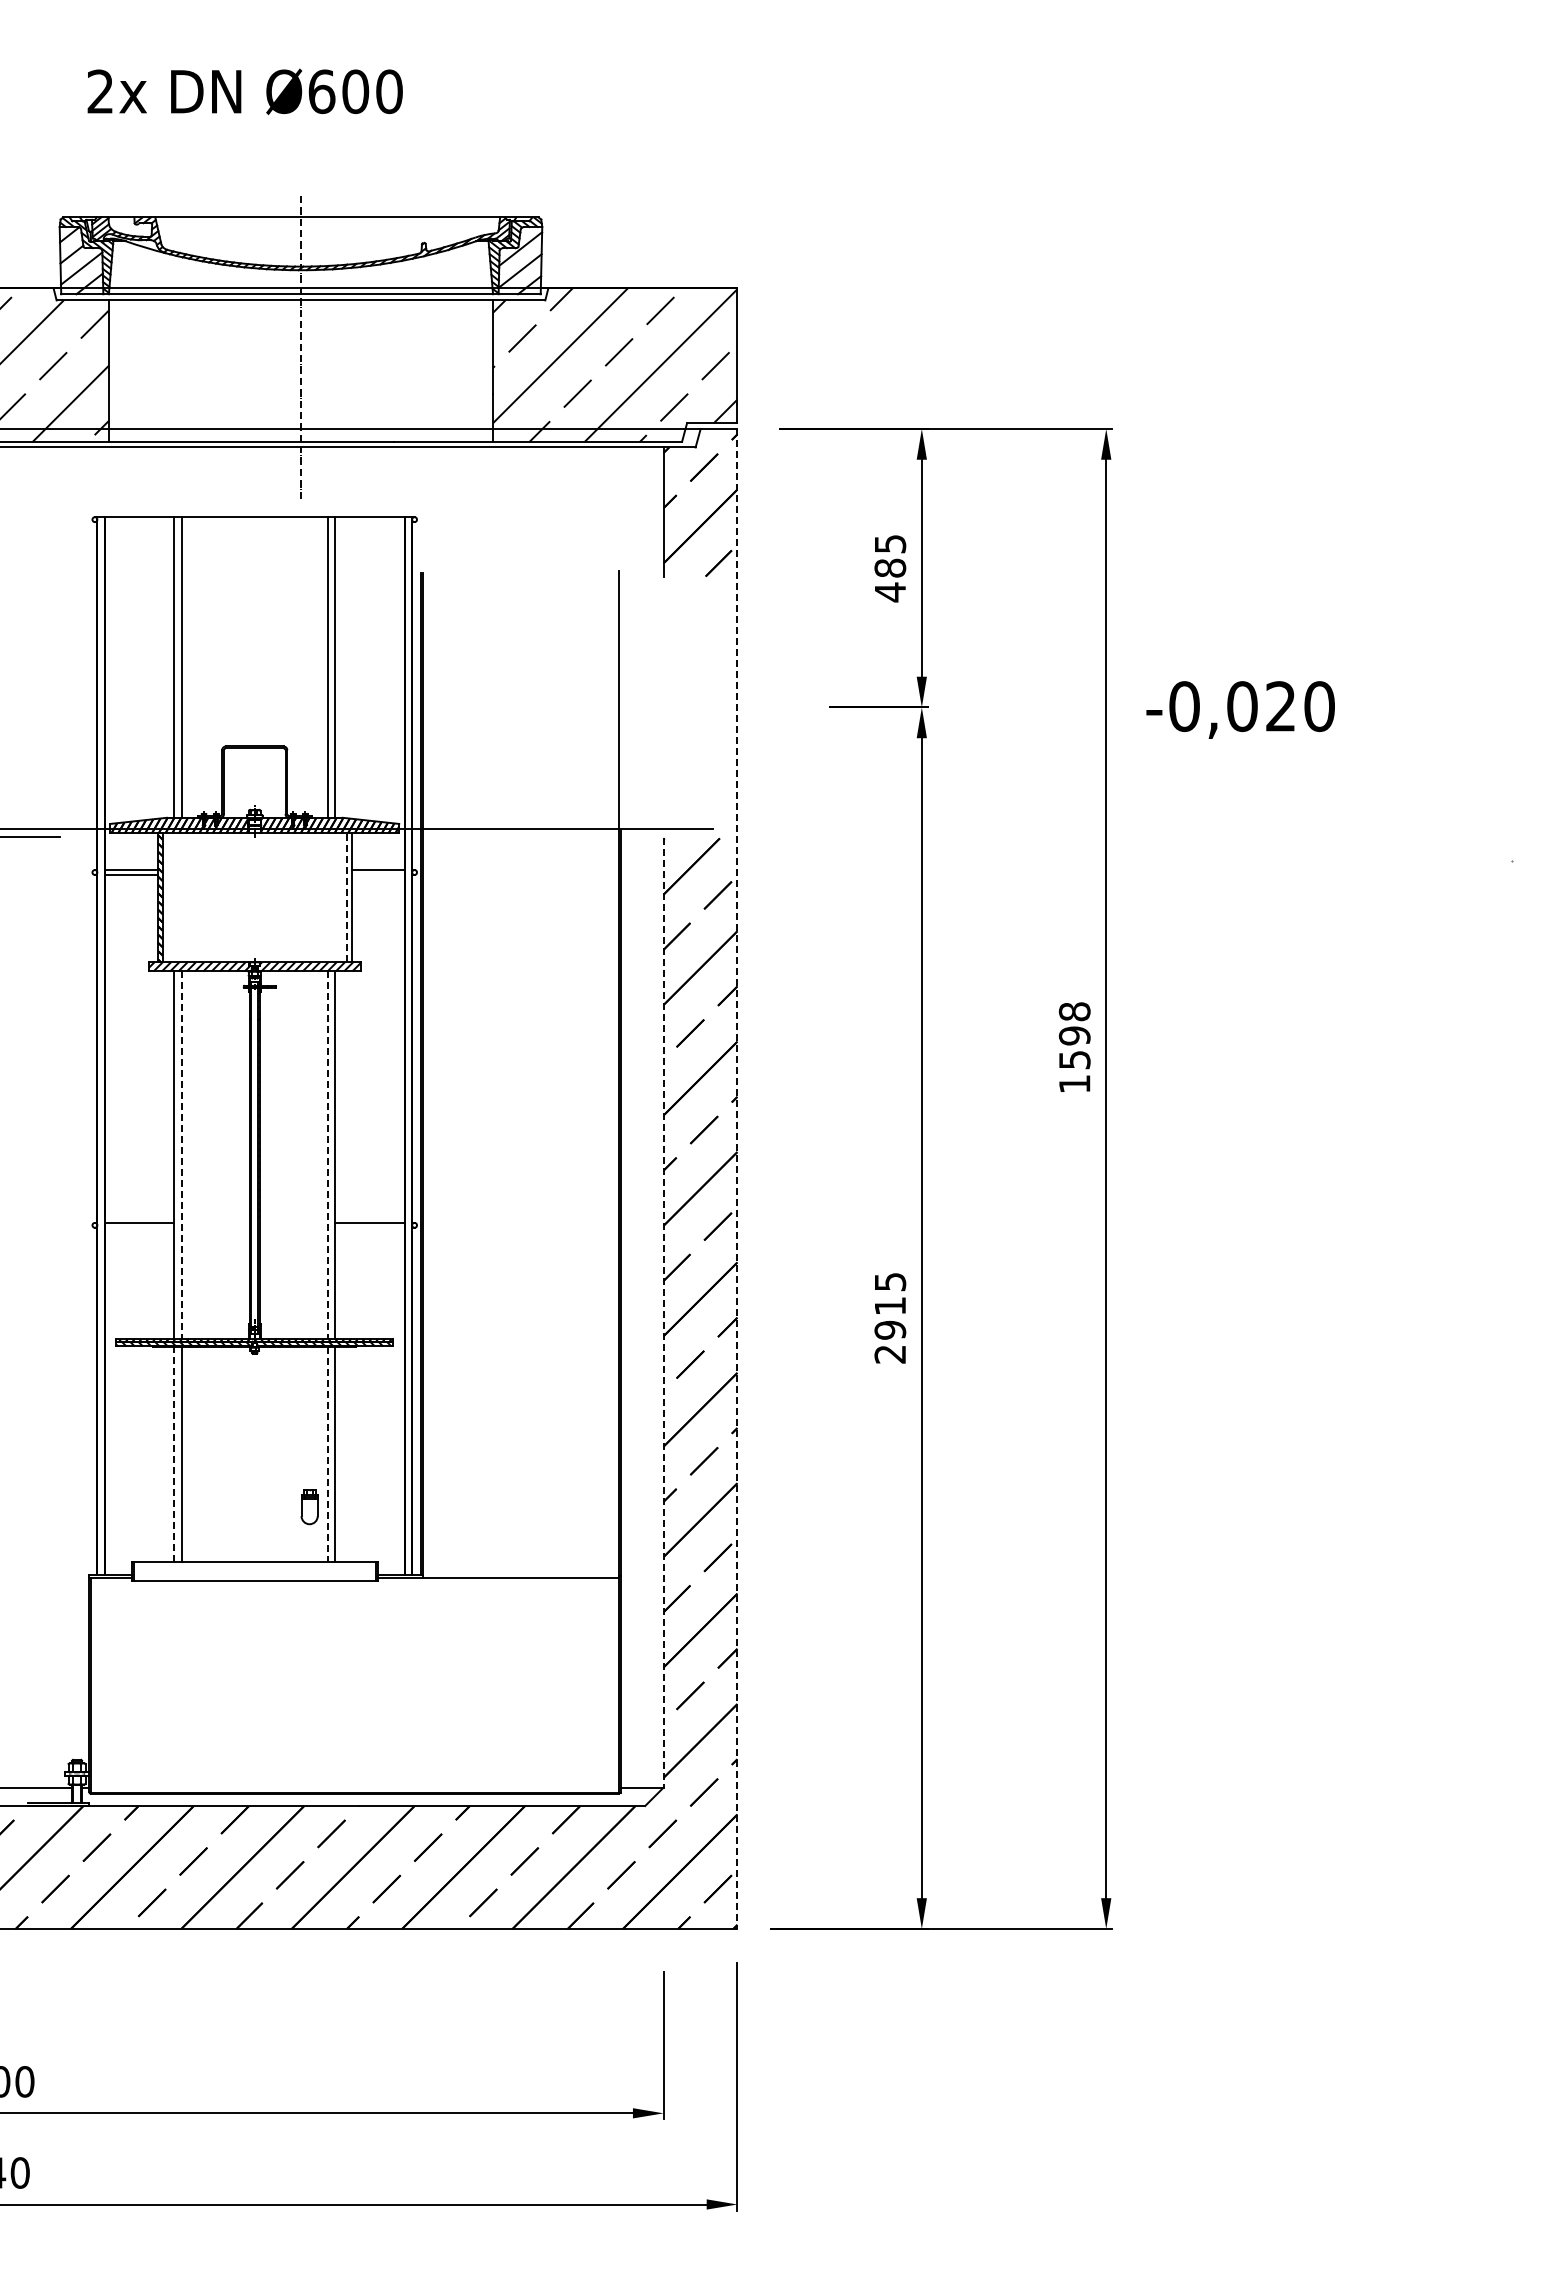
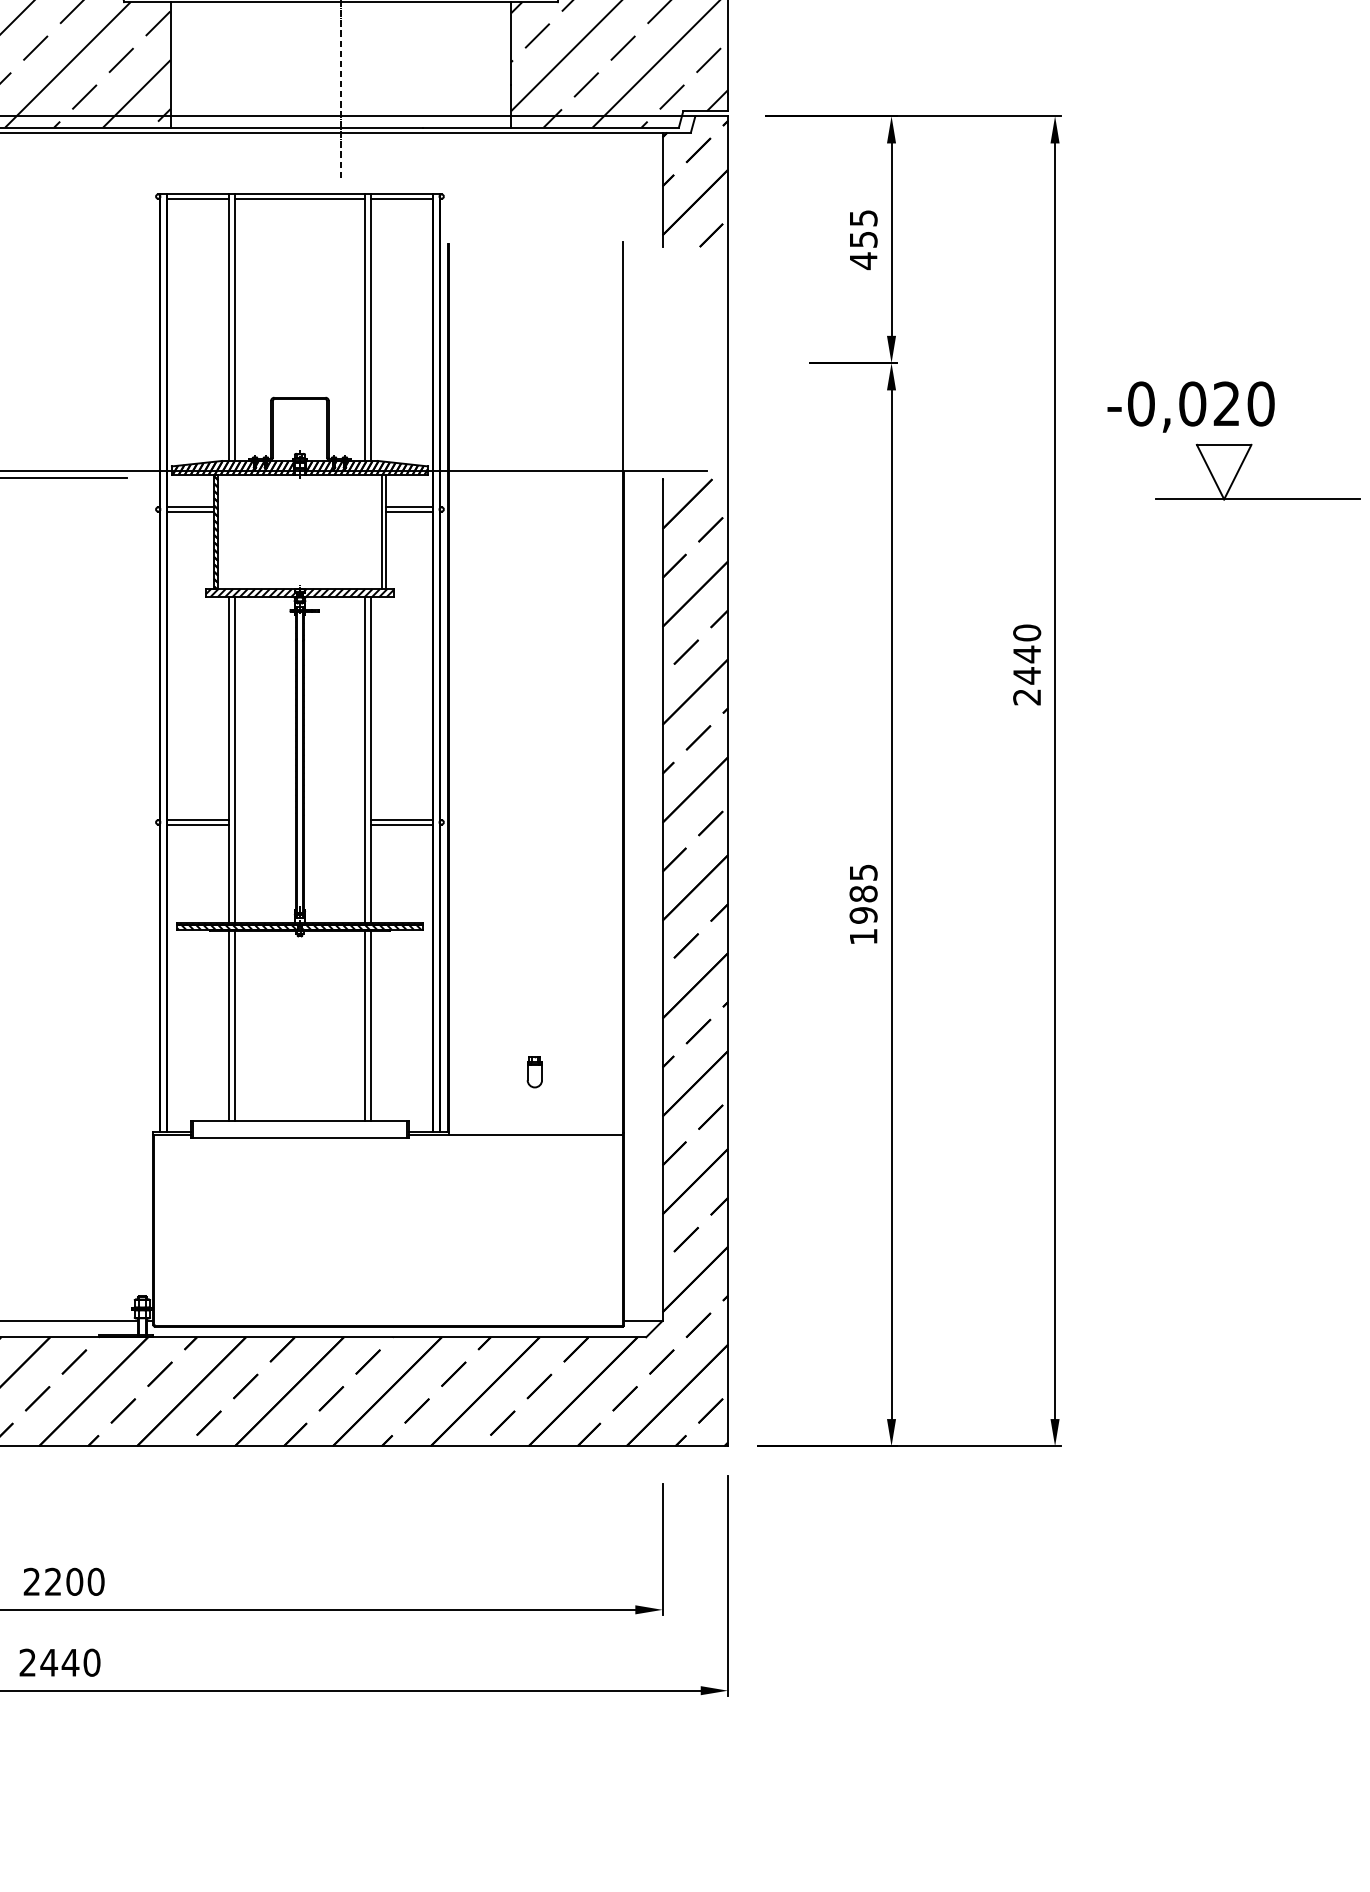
line: (139, 522) -> (197, 199), added
line: (254, 522) -> (299, 199), added
line: (369, 522) -> (401, 199), added
text: (890, 567) -> (863, 239), 485 -> 455
text: (1240, 709) -> (1190, 406), moved
part: (1317, 822) -> (1242, 465), added
line: (377, 874) -> (408, 511), added
line: (346, 897) -> (381, 531), dashed -> solid
text: (1074, 1047) -> (1026, 664), 1598 -> 2440
line: (181, 1155) -> (235, 760), dashed -> solid
line: (327, 1155) -> (364, 760), dashed -> solid
line: (737, 1178) -> (728, 780), dashed -> solid
line: (139, 1227) -> (197, 824), added
line: (369, 1227) -> (401, 824), added
line: (663, 1312) -> (662, 899), dashed -> solid
text: (890, 1329) -> (863, 914), 2915 -> 1985
line: (174, 1454) -> (228, 1025), dashed -> solid
line: (327, 1455) -> (364, 1026), dashed -> solid
part: (309, 1507) -> (534, 1072), moved

